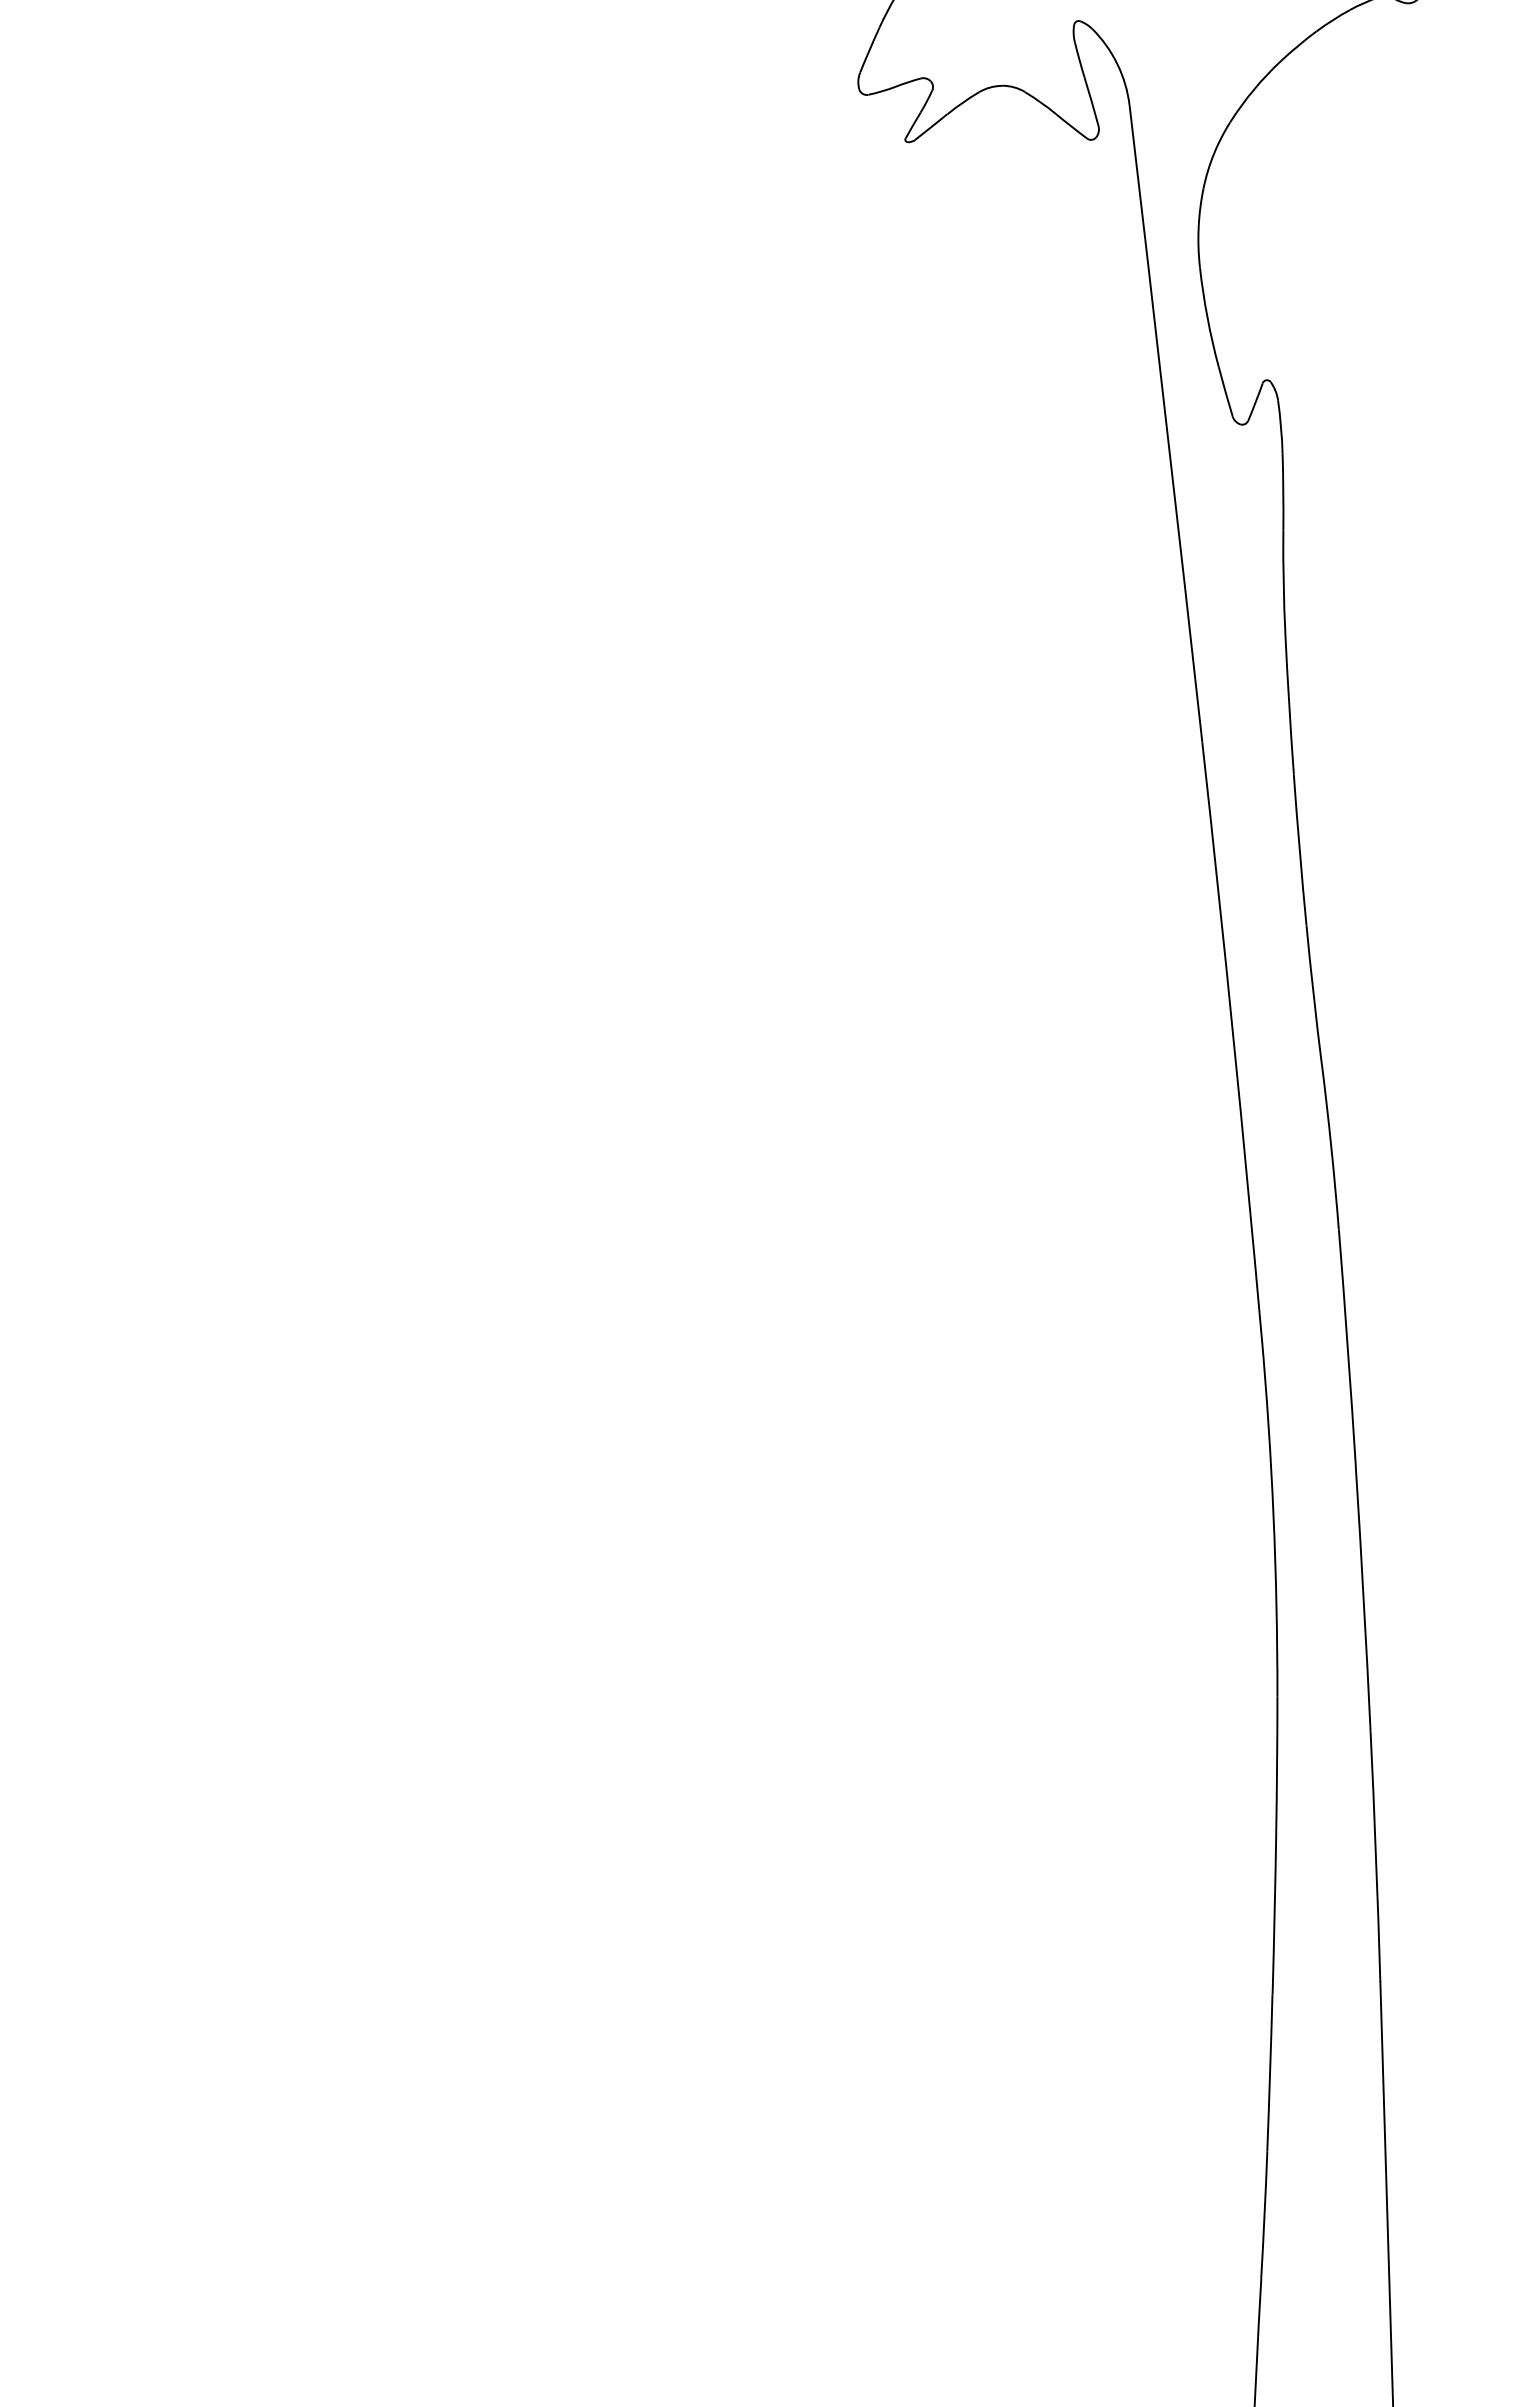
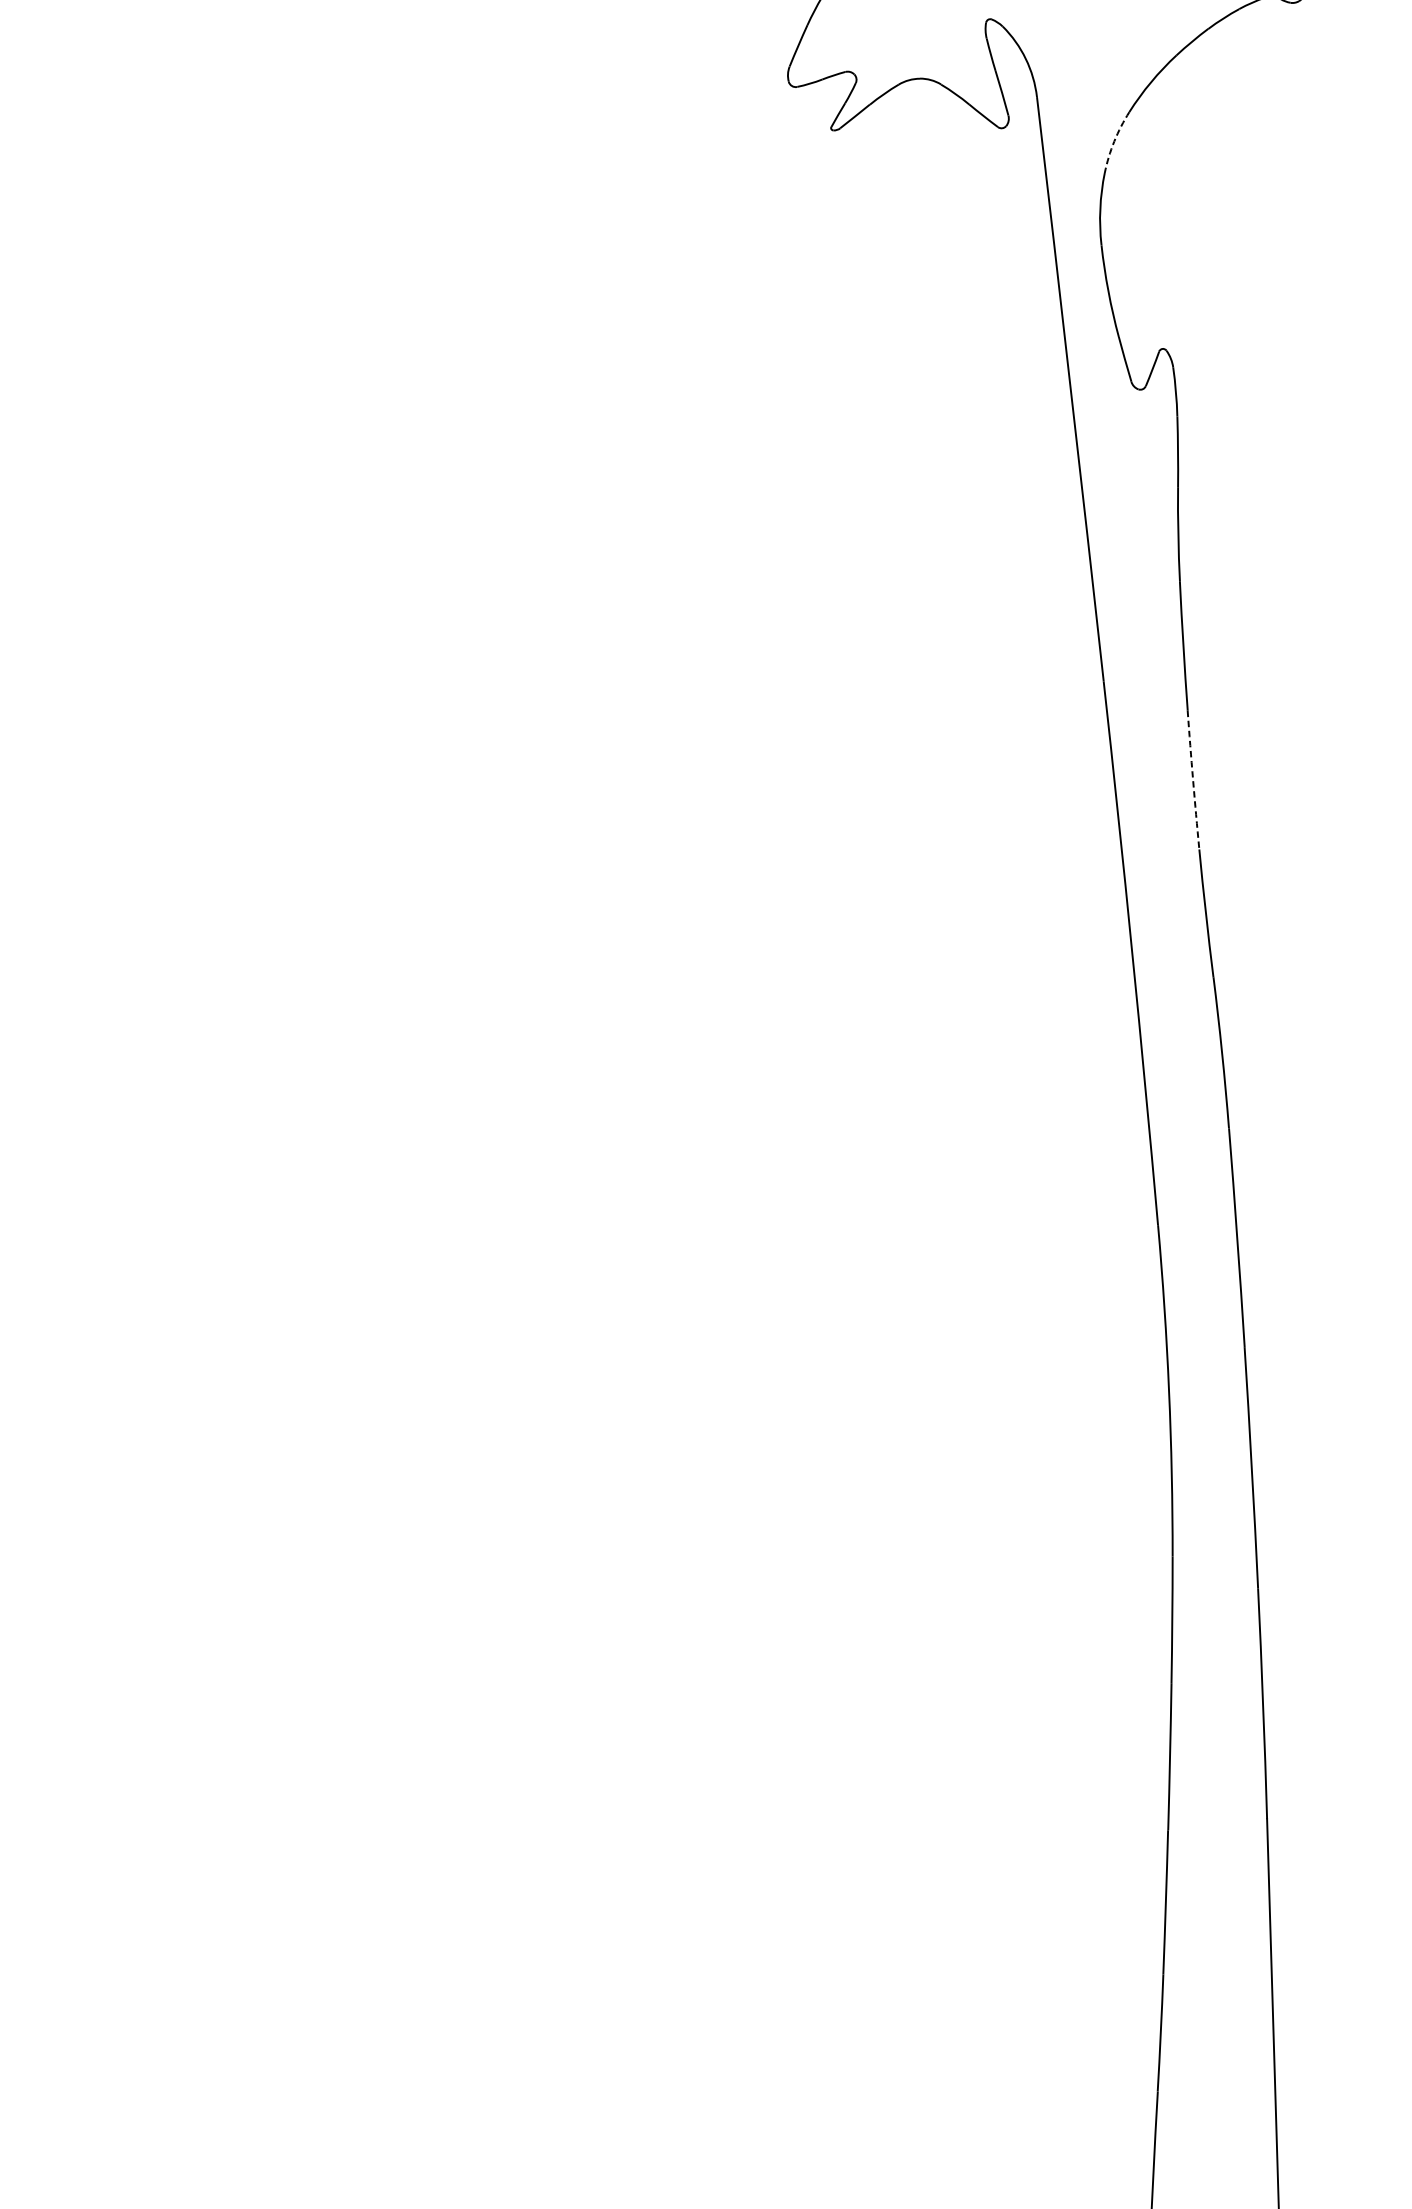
arc: (1213, 154) -> (1113, 141), solid -> dashed
arc: (1299, 850) -> (1192, 780), solid -> dashed

